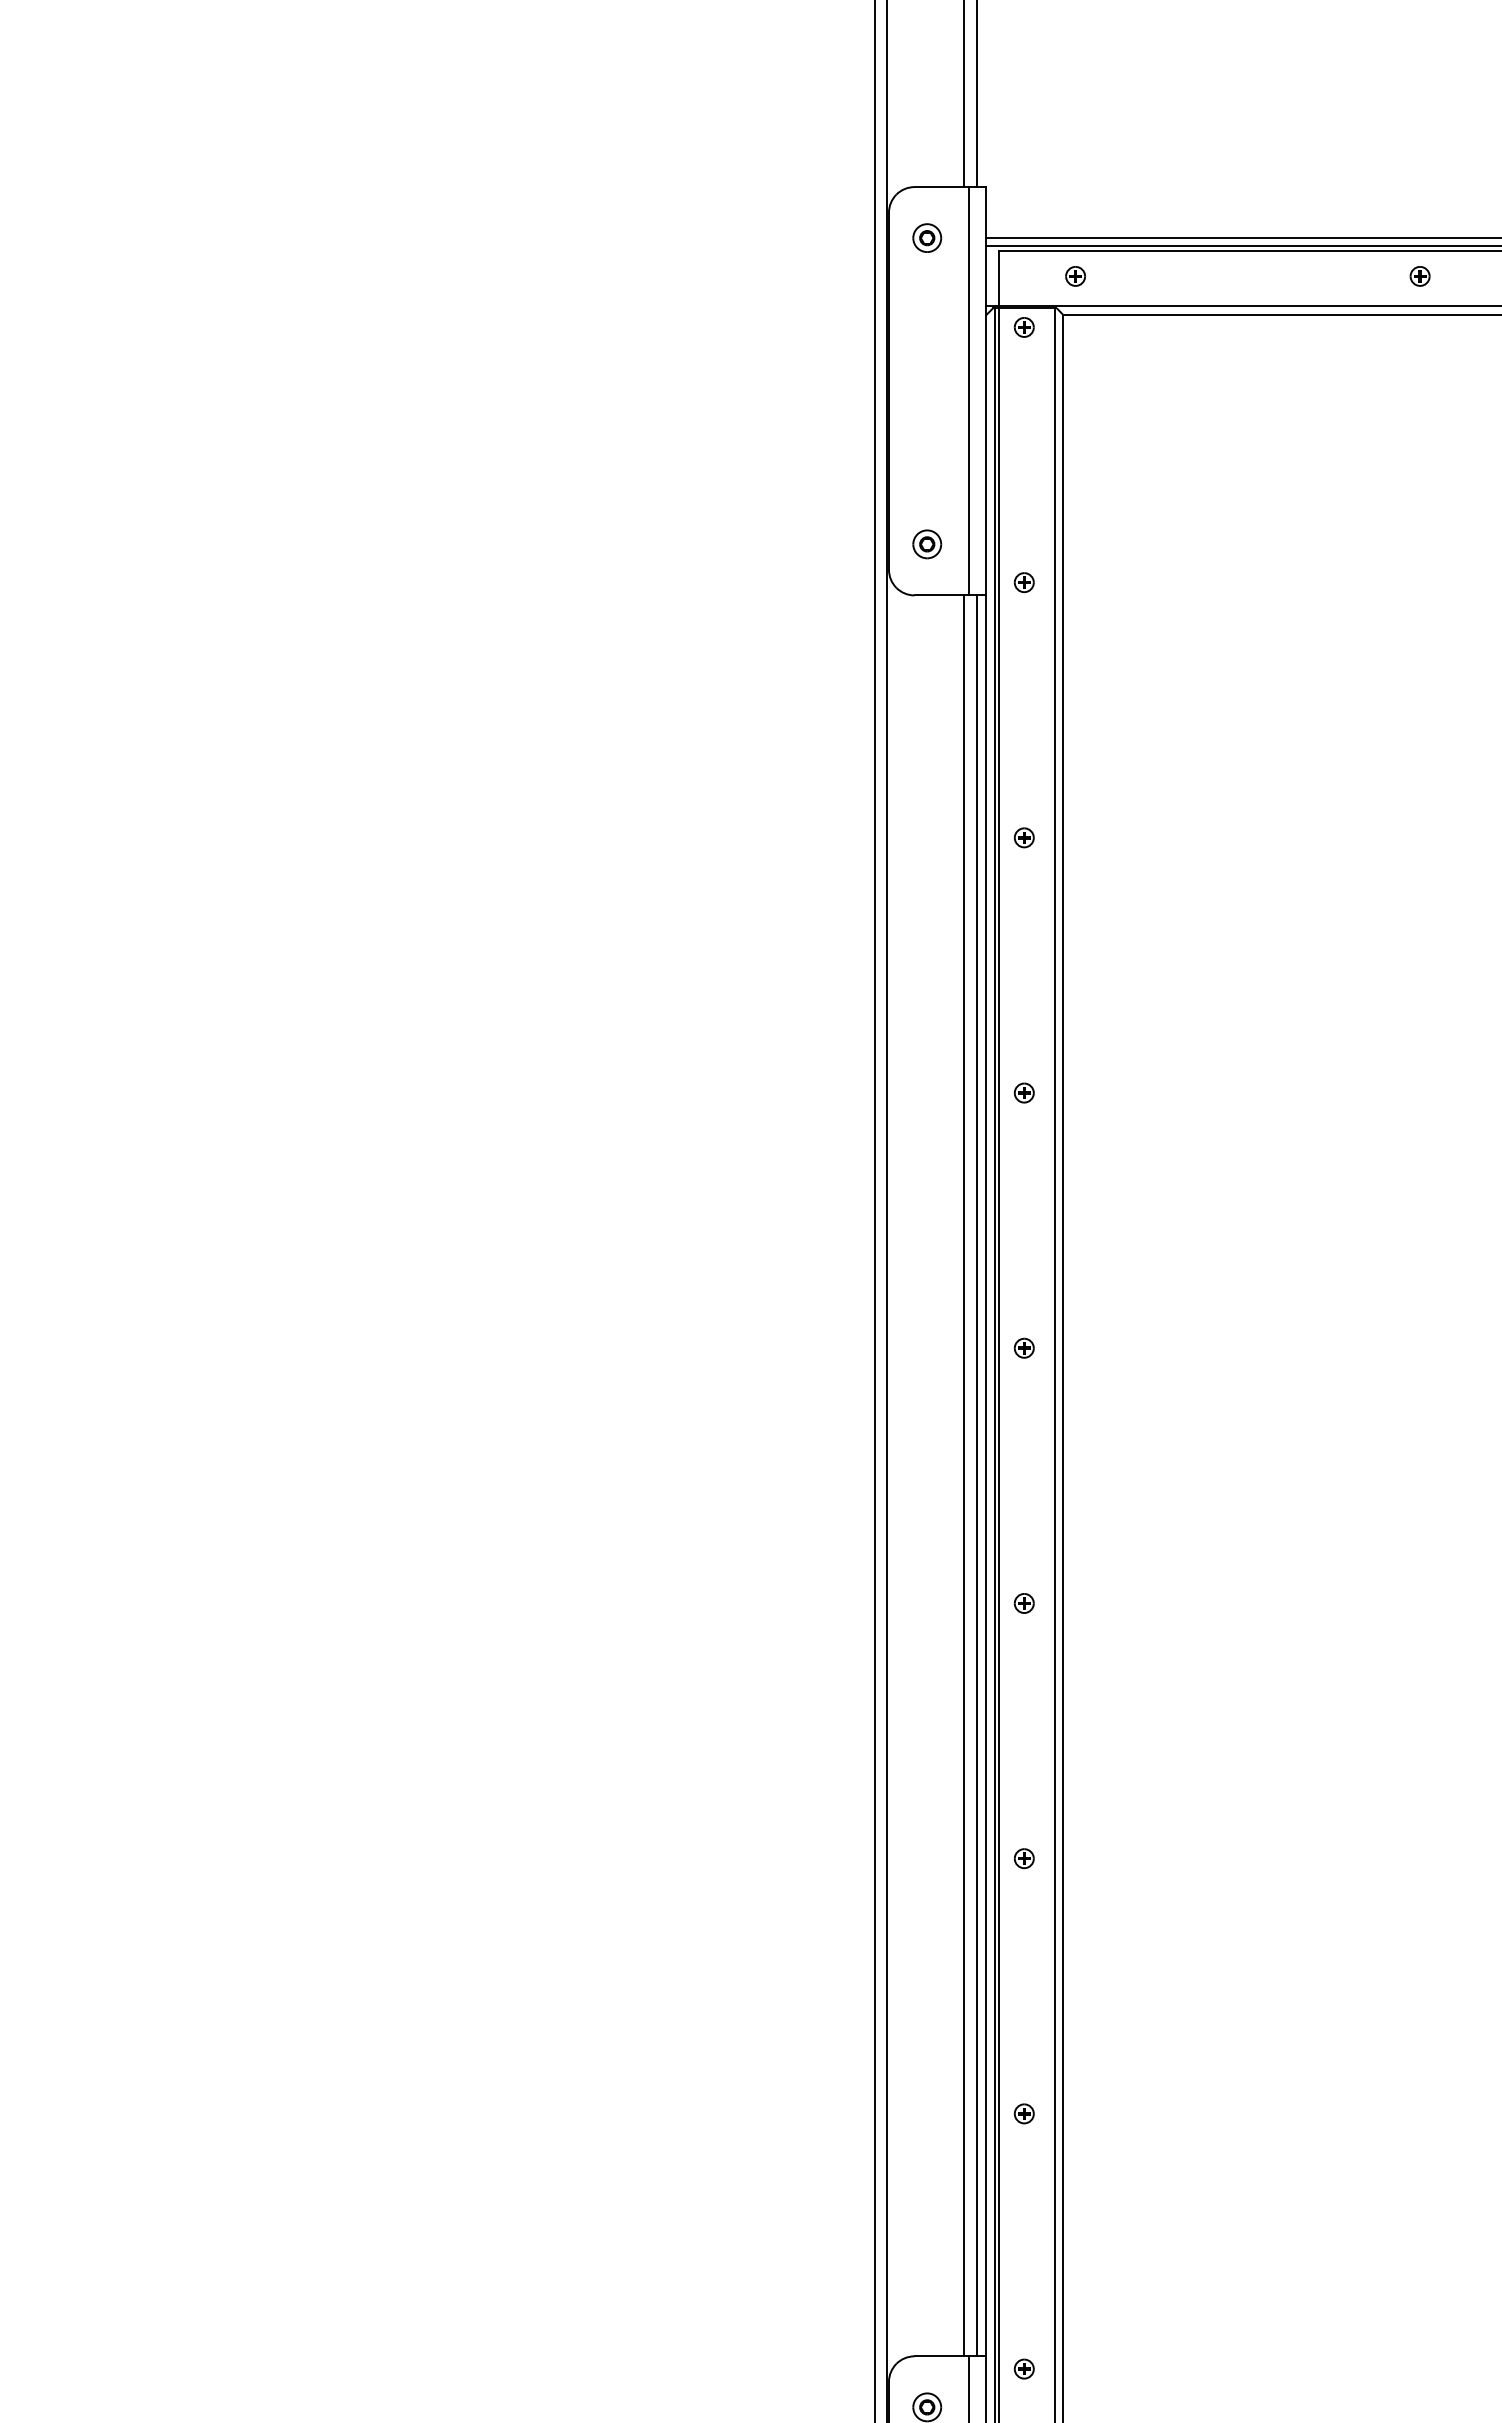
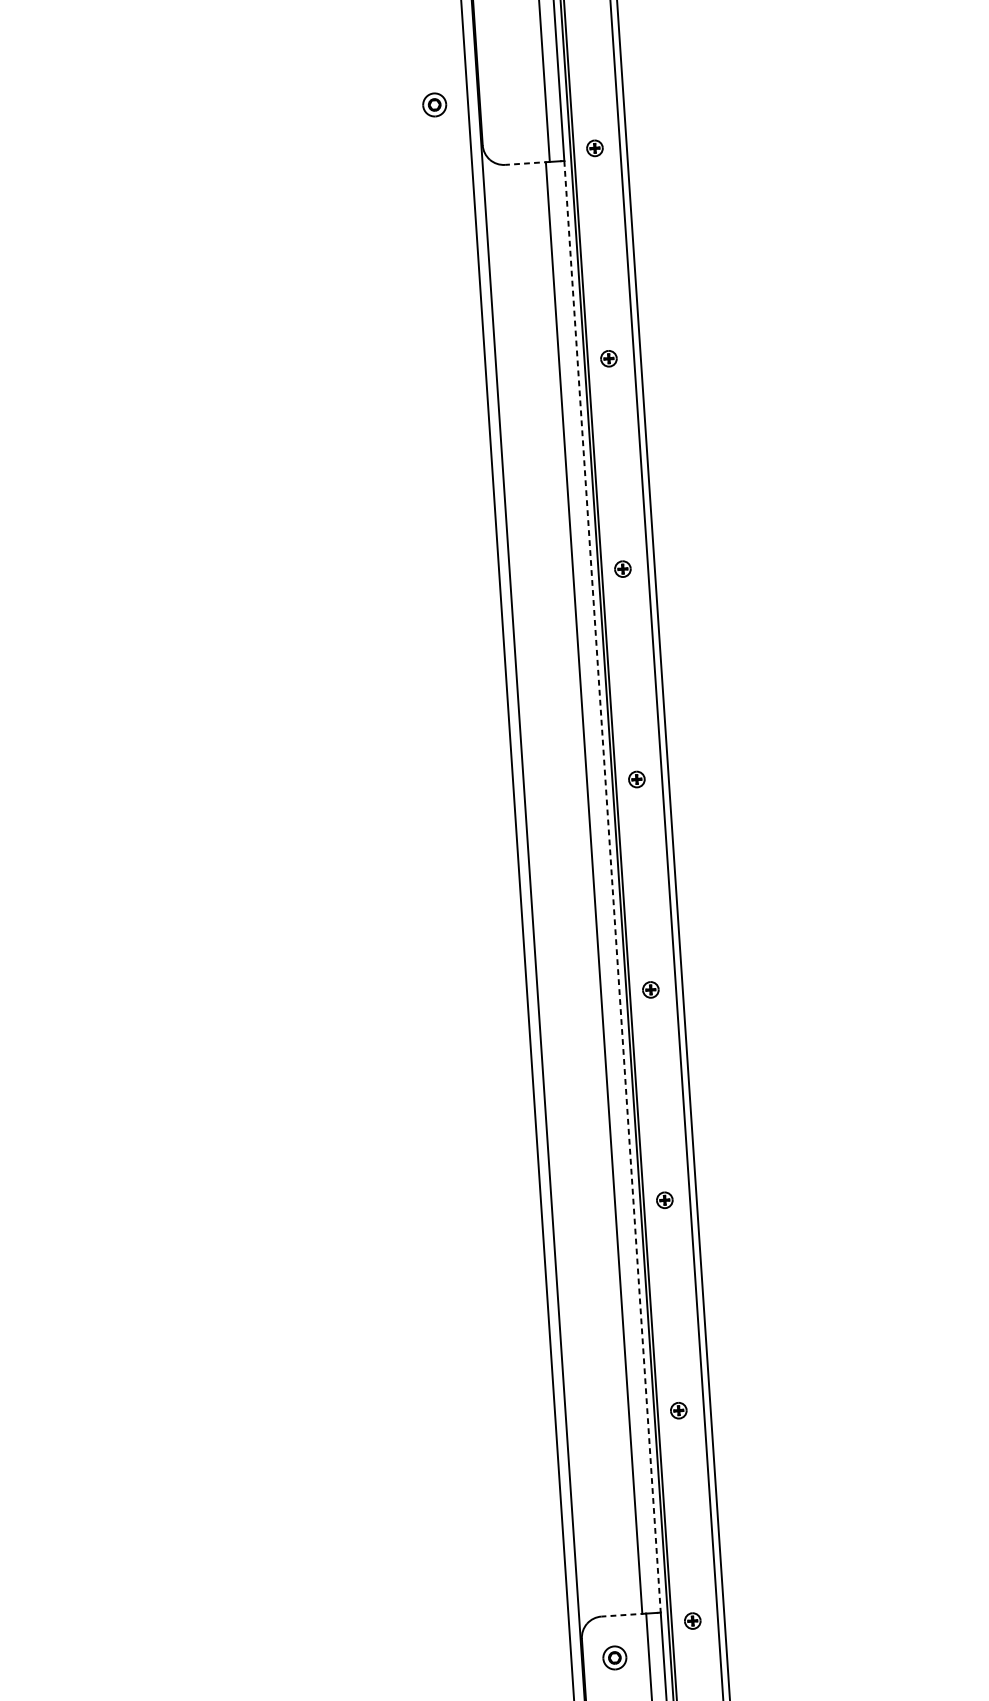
part: (927, 544) -> (434, 105), moved
line: (941, 595) -> (527, 163), solid -> dashed
line: (976, 1475) -> (604, 887), removed
line: (986, 1476) -> (612, 887), solid -> dashed
line: (941, 2356) -> (623, 1615), solid -> dashed

